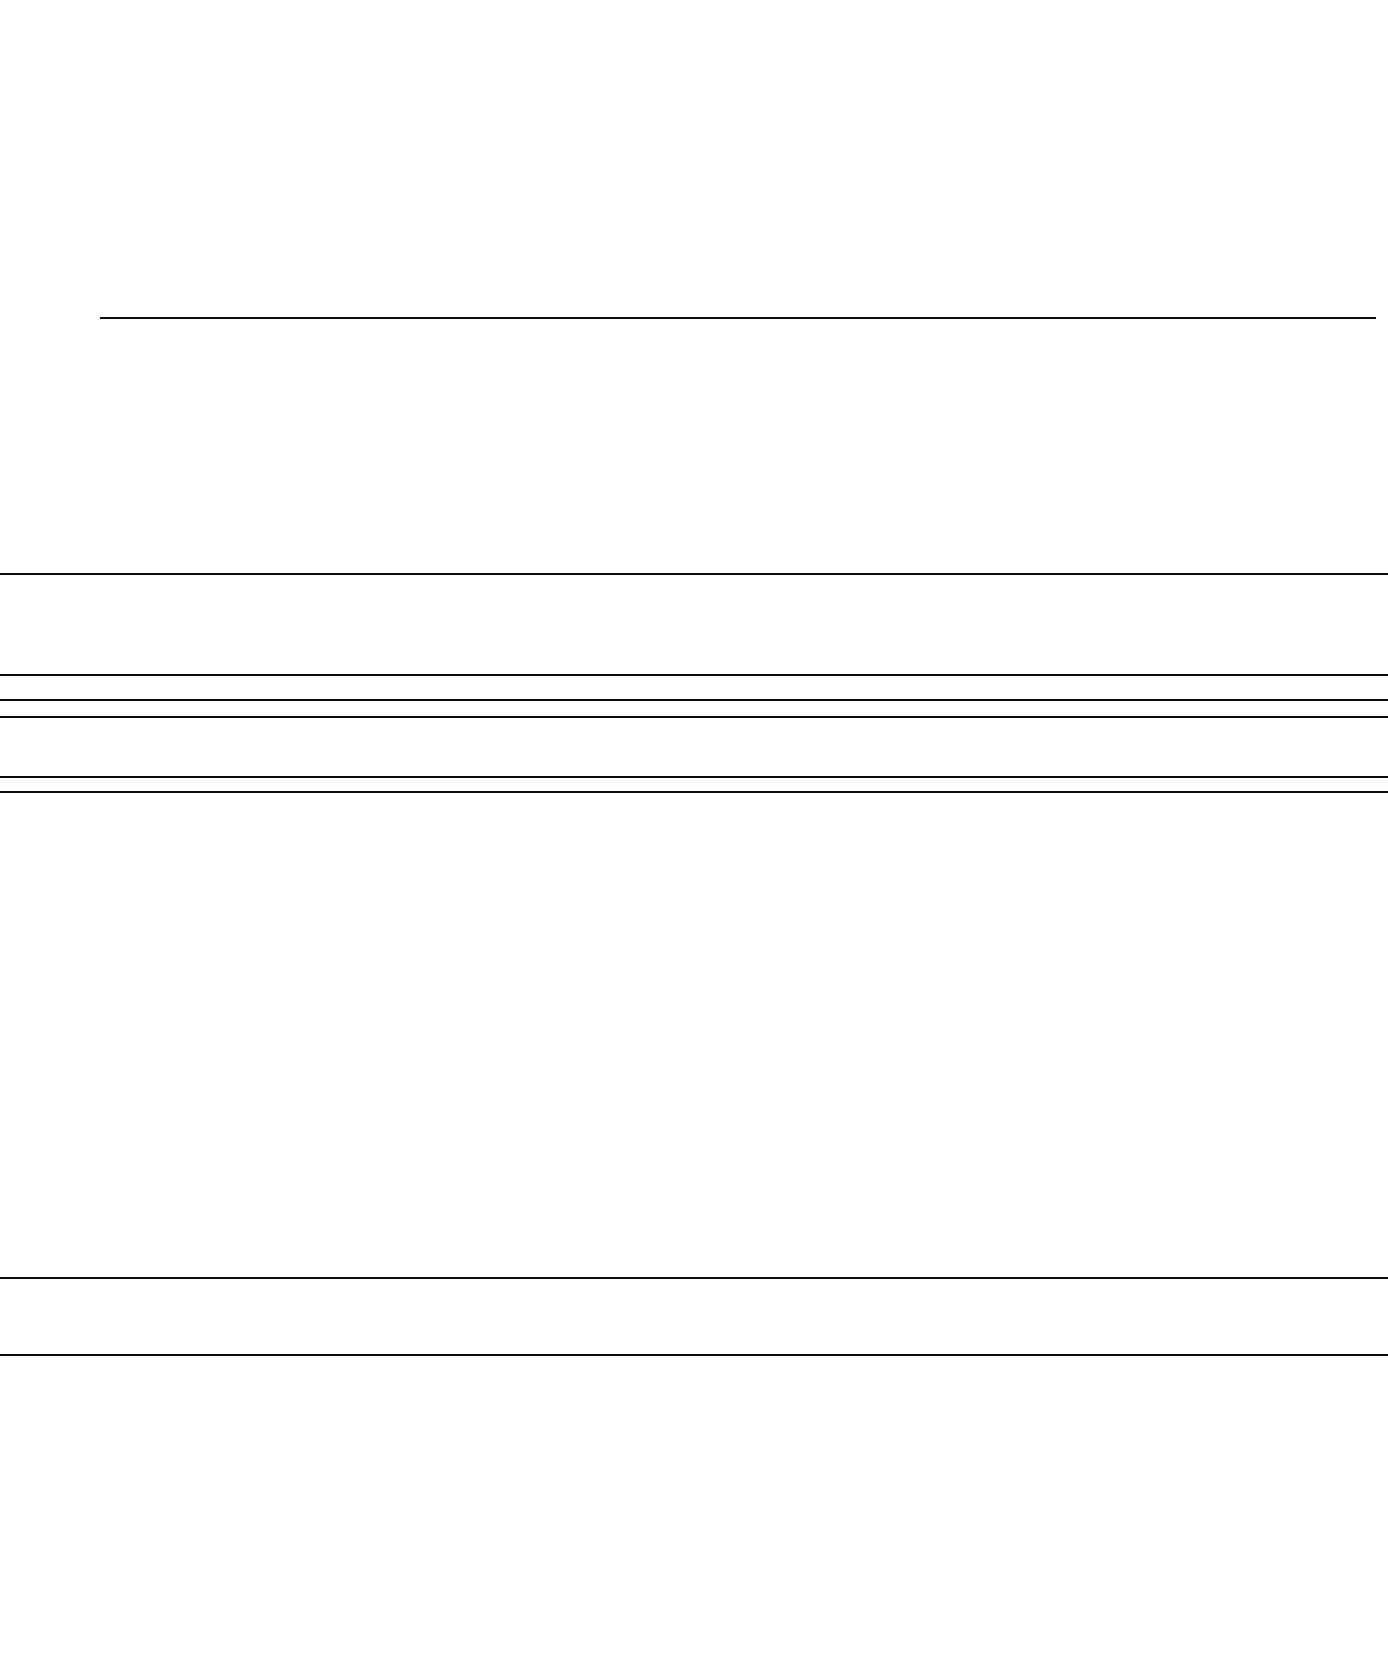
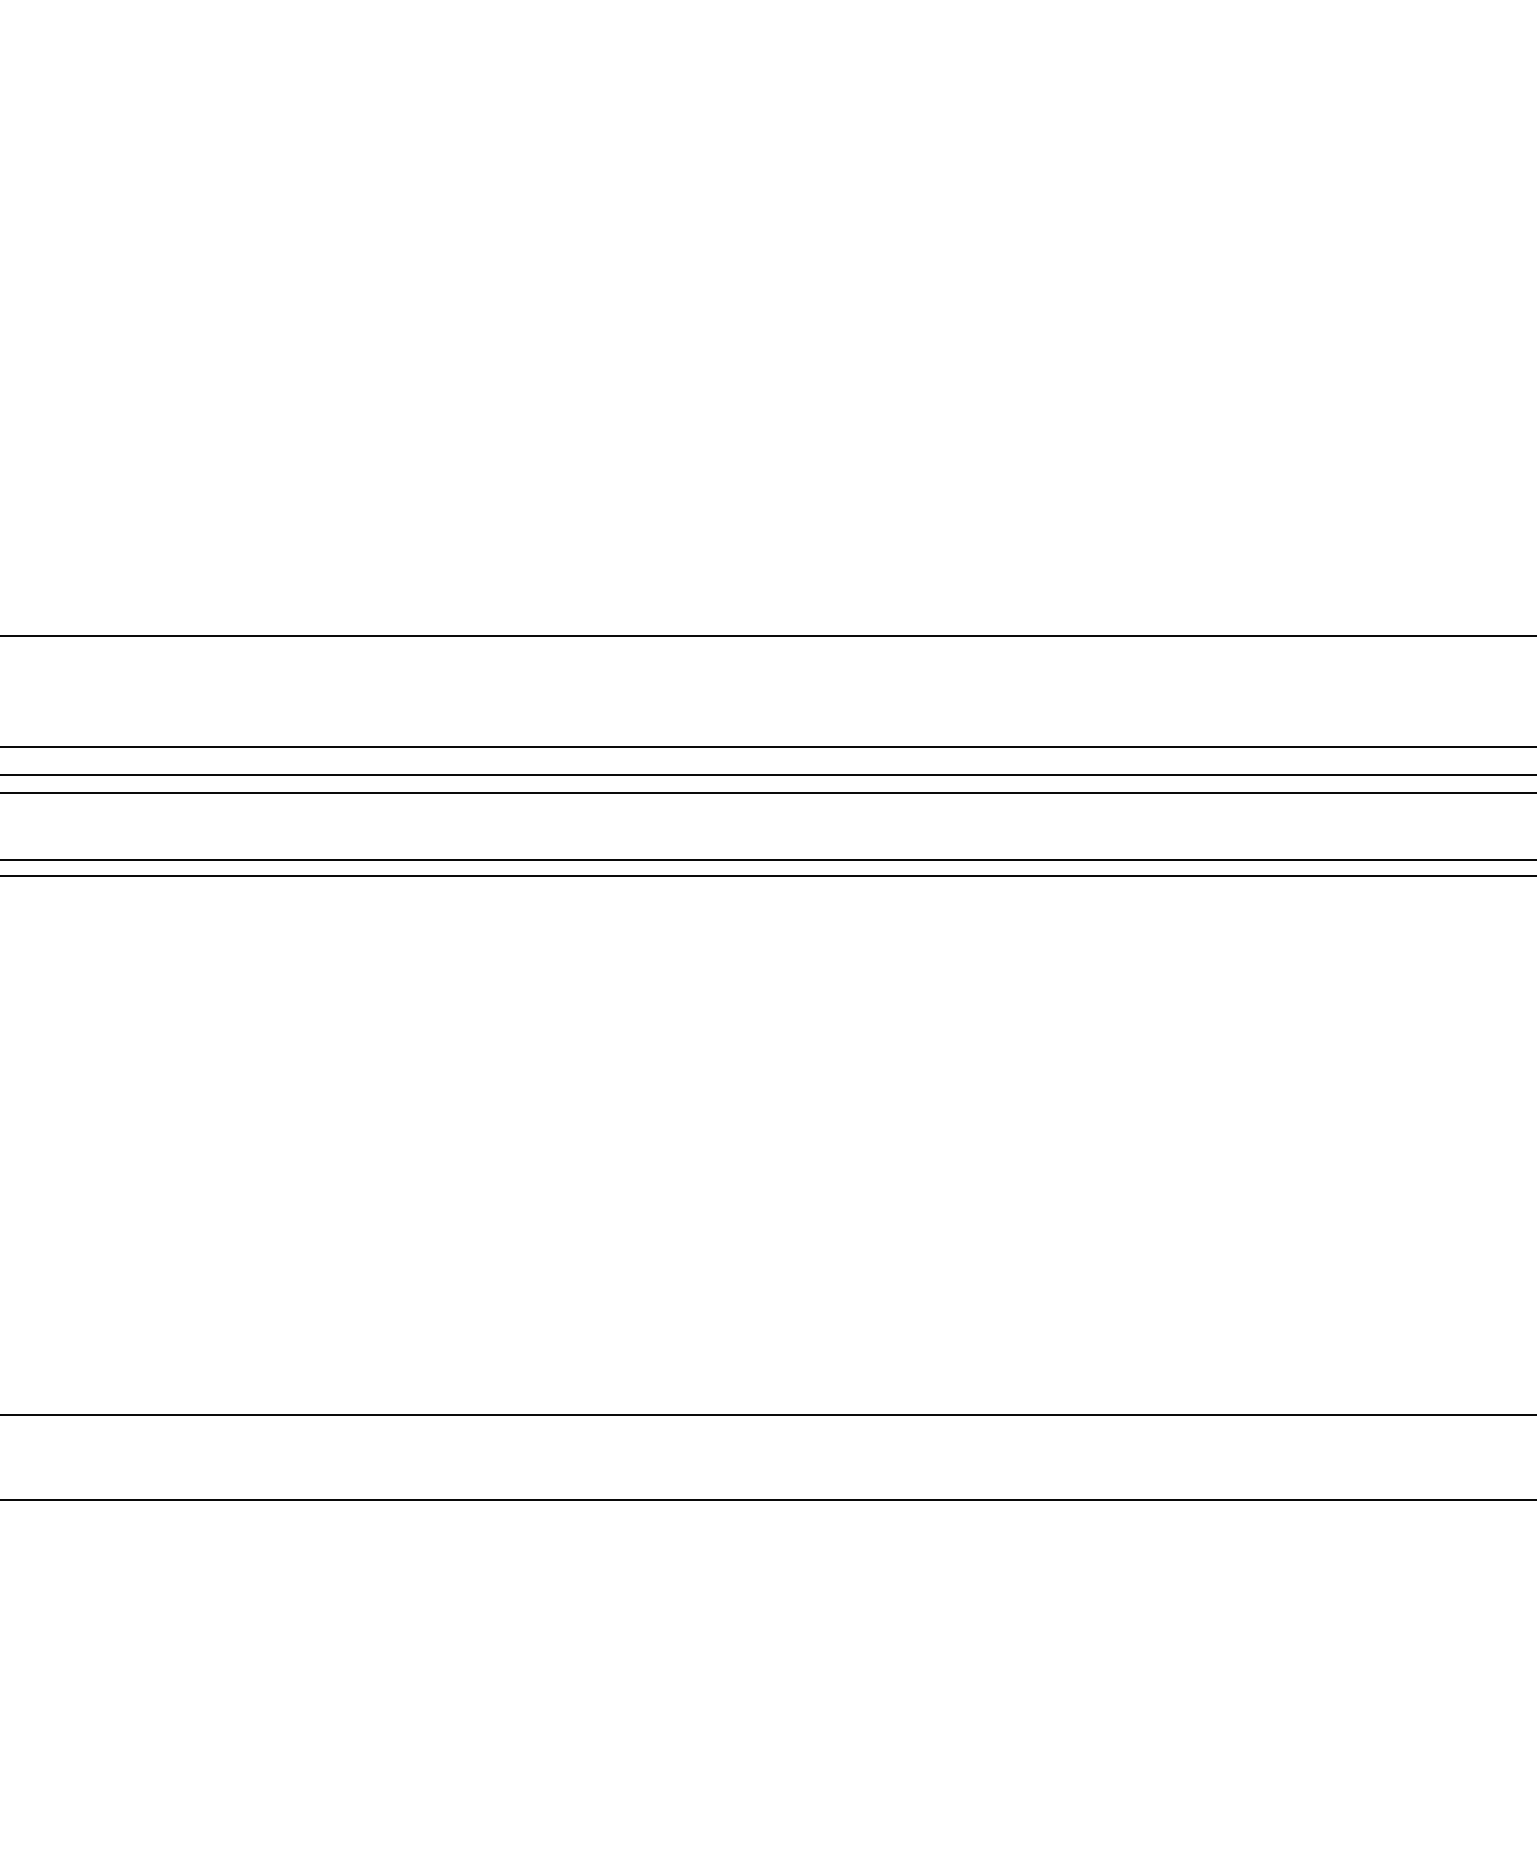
line: (737, 318) -> (816, 352), removed

